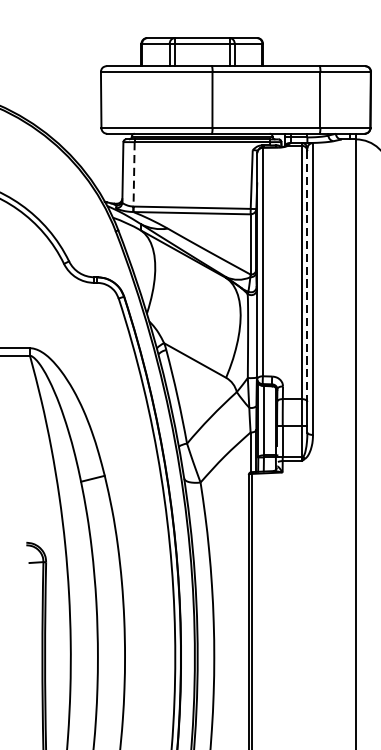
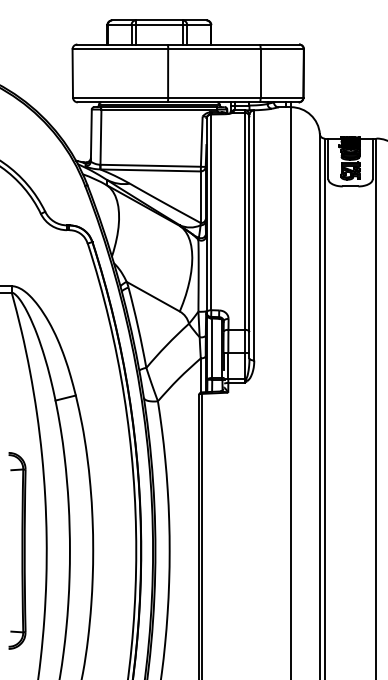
line: (133, 174) -> (100, 137), dashed -> solid
line: (307, 277) -> (249, 225), dashed -> solid

